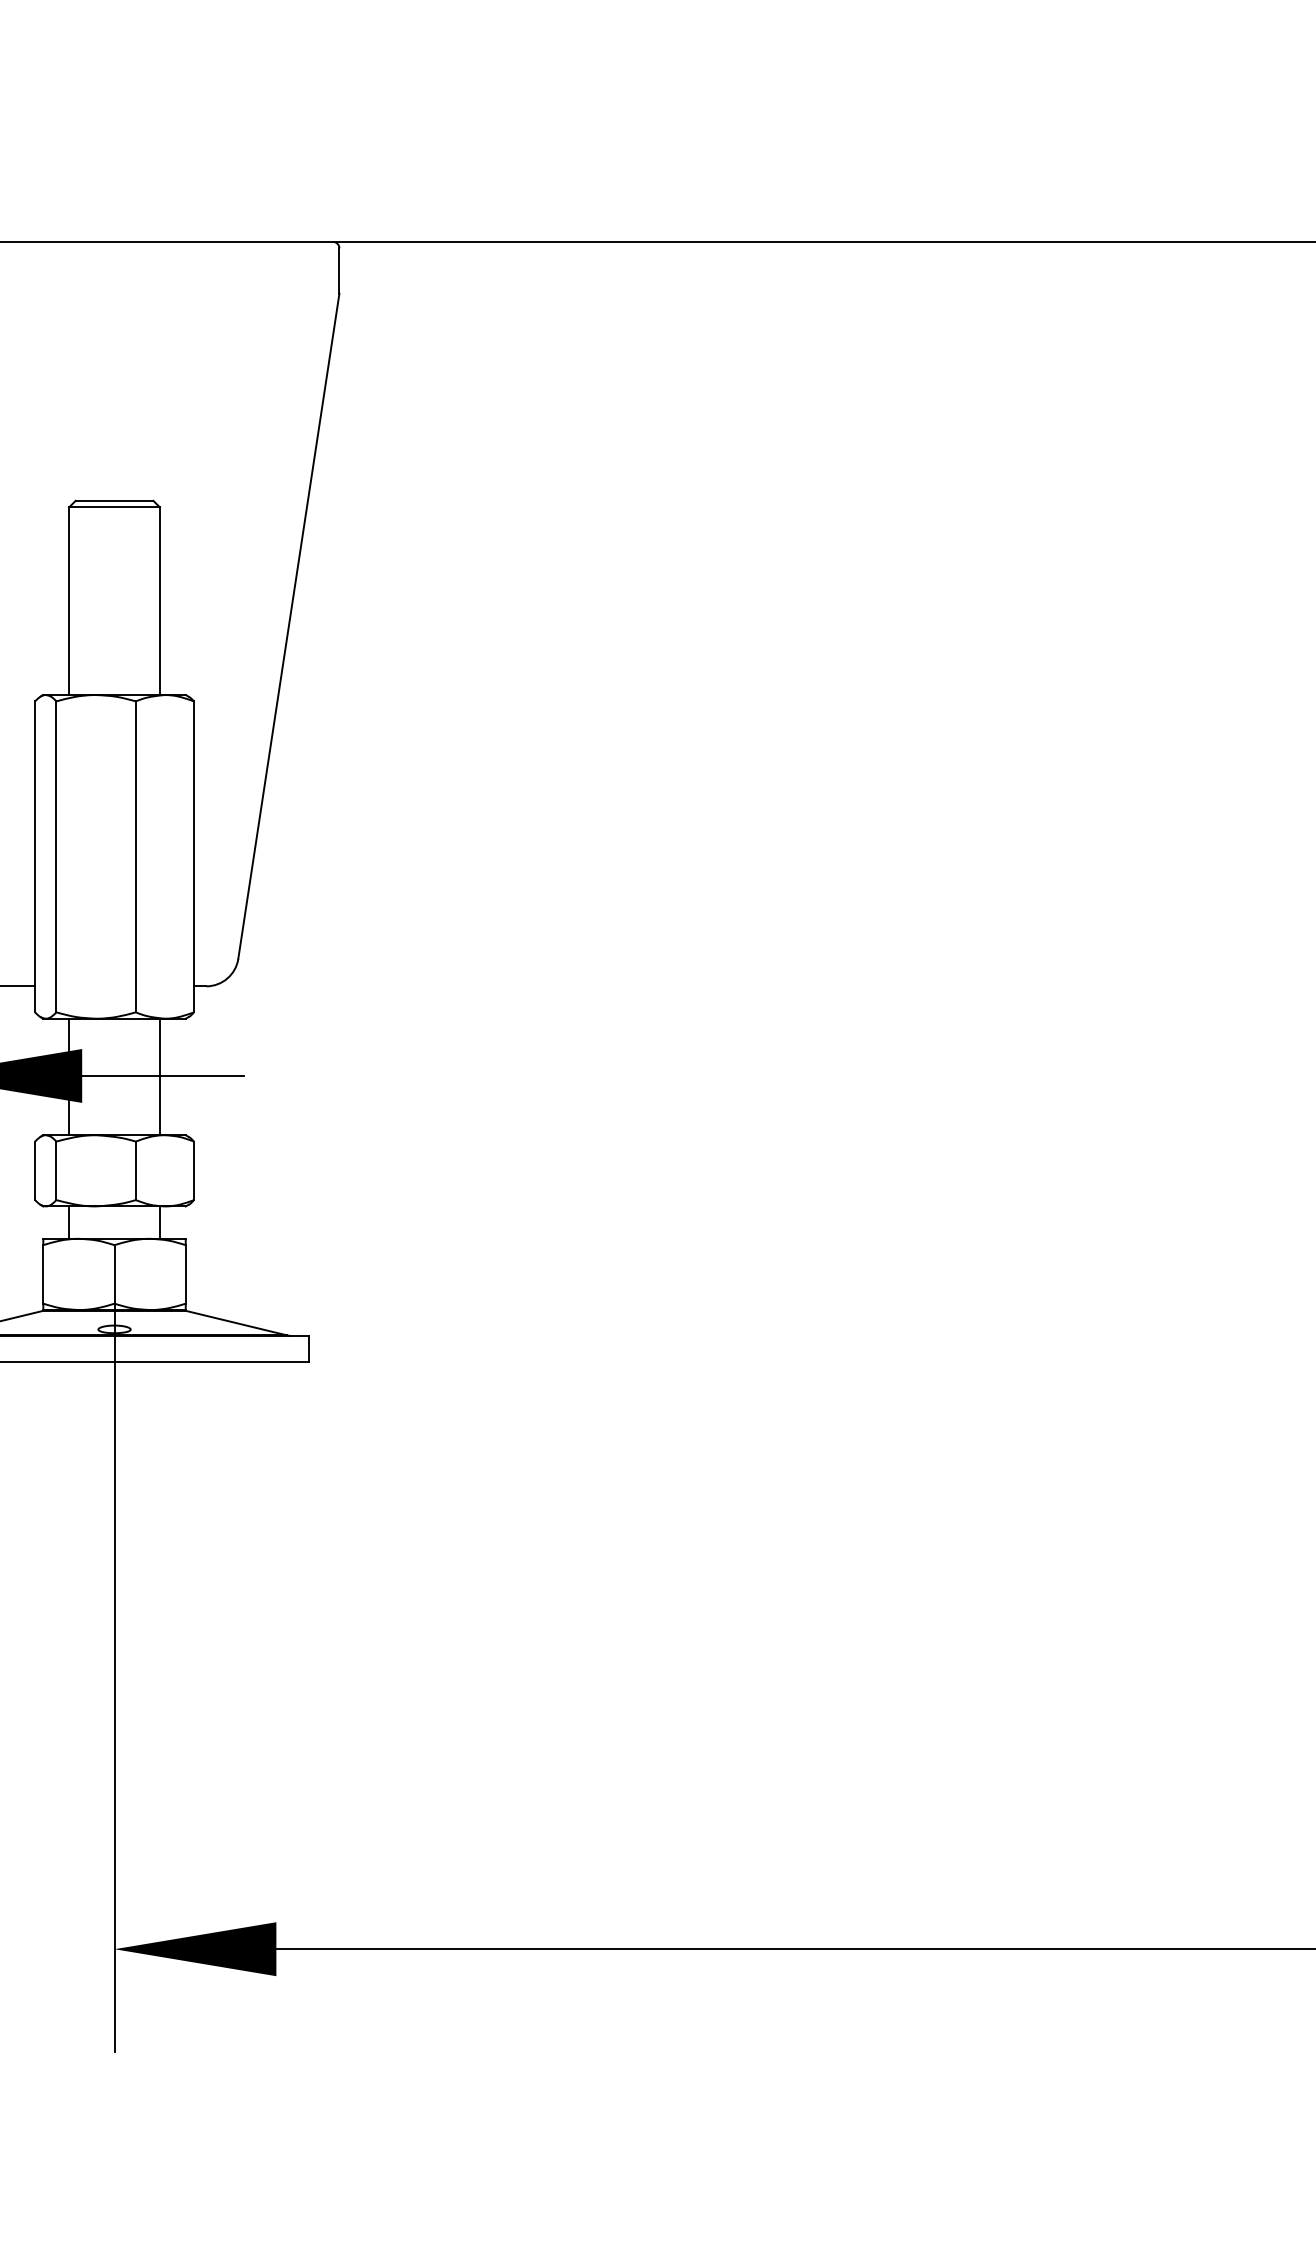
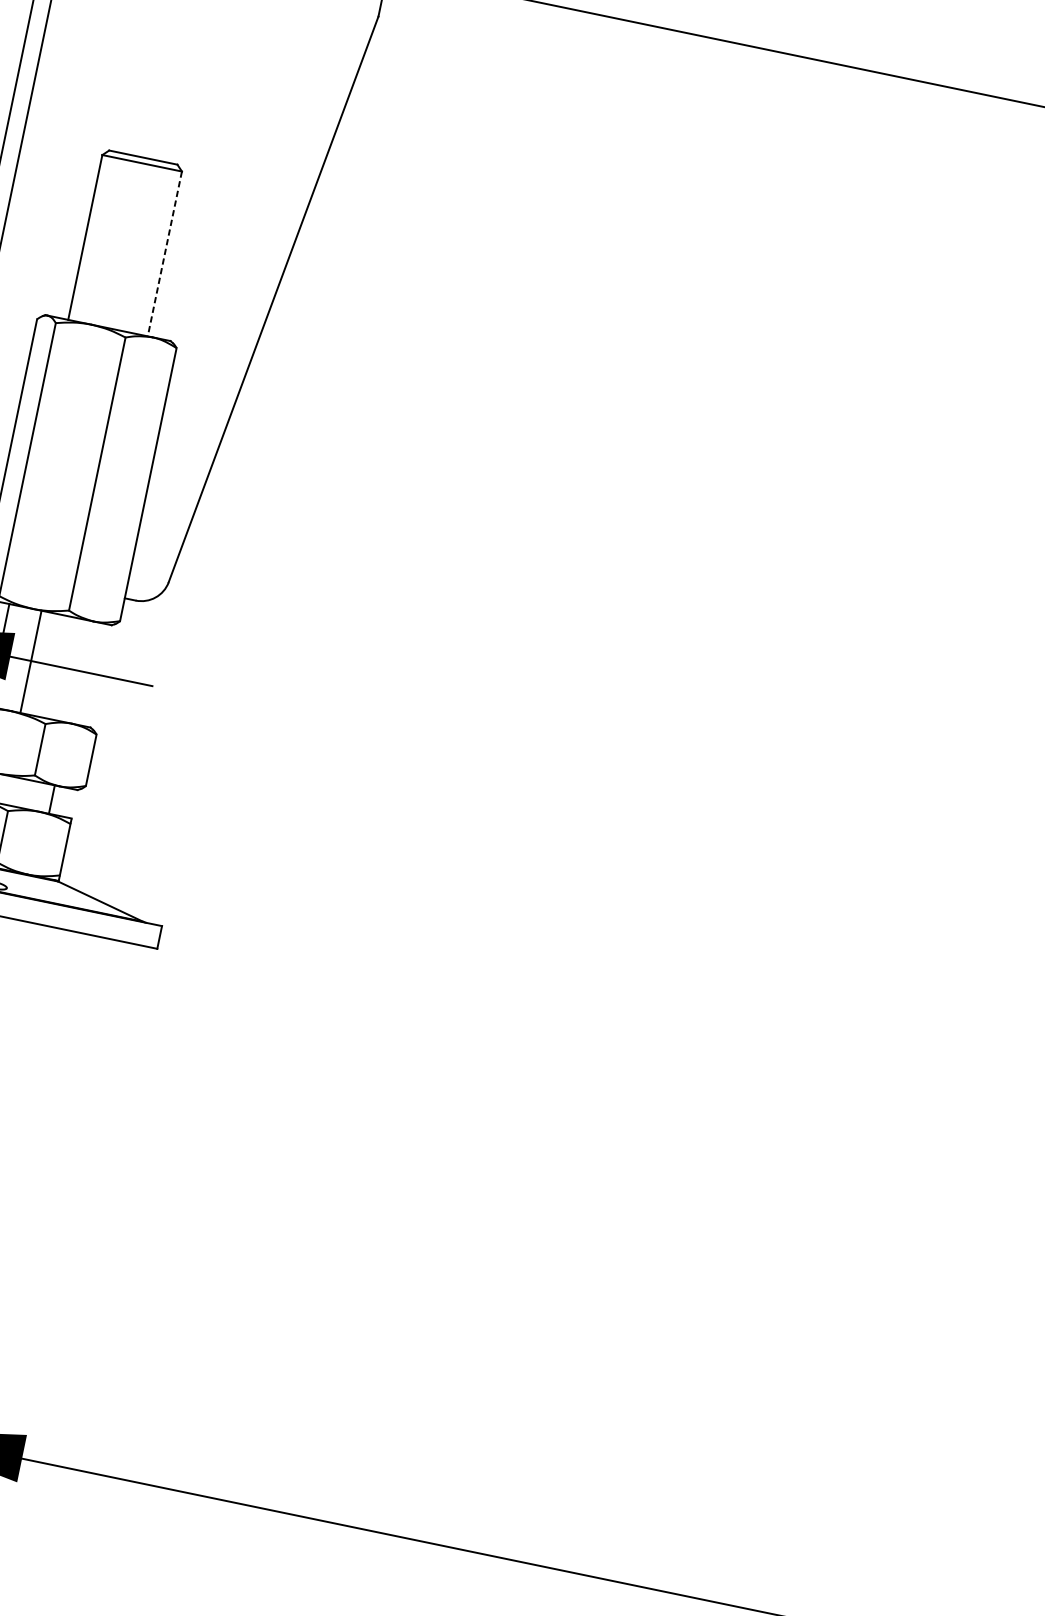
line: (159, 601) -> (164, 254), solid -> dashed
line: (159, 1076) -> (30, 661), moved

